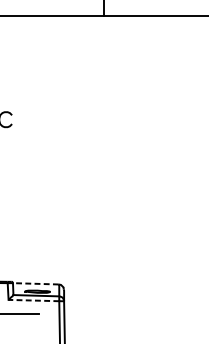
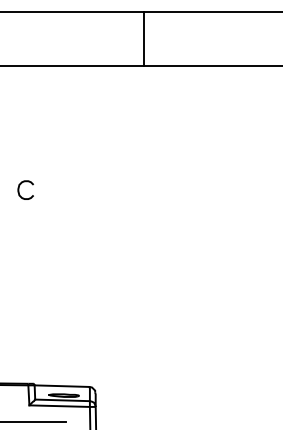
line: (35, 284) -> (61, 386), dashed -> solid
line: (33, 300) -> (59, 406), dashed -> solid

